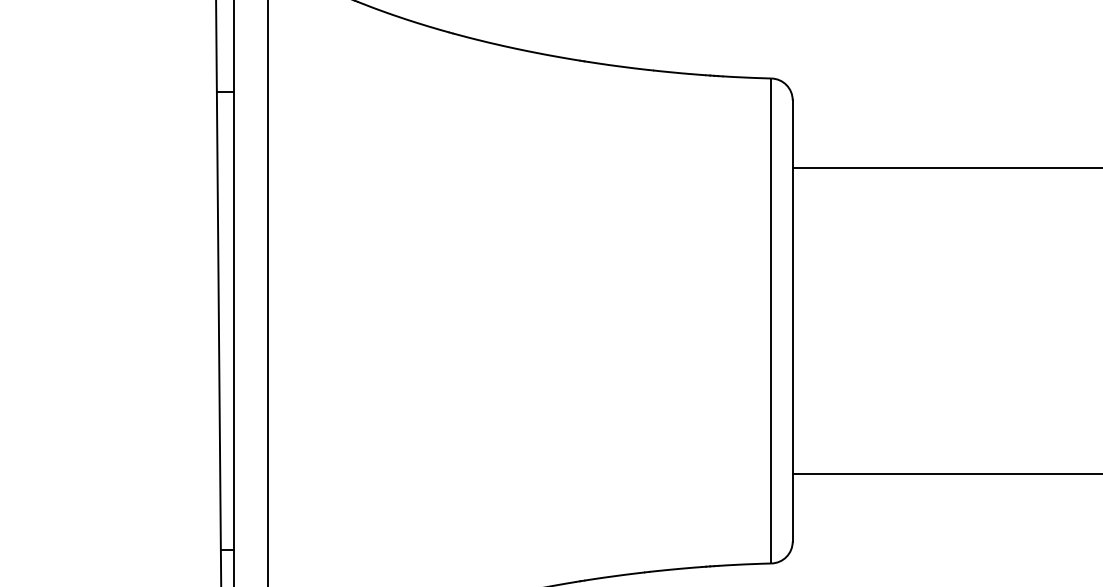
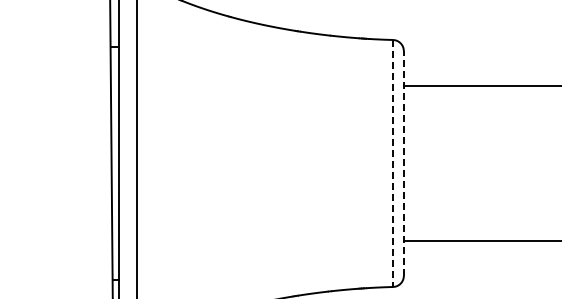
line: (792, 320) -> (403, 163), solid -> dashed
line: (772, 322) -> (393, 164), solid -> dashed

